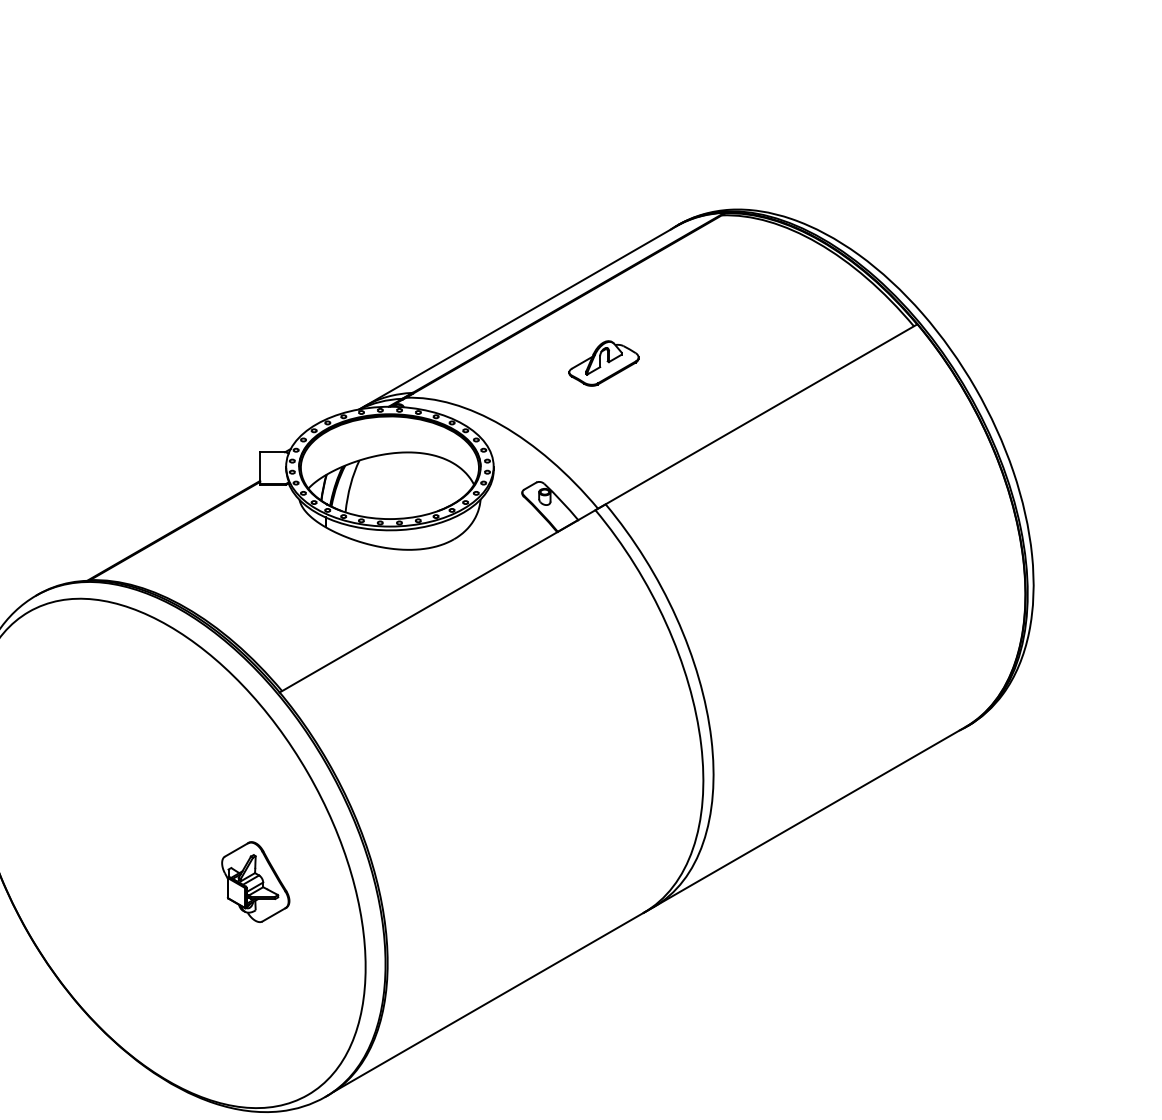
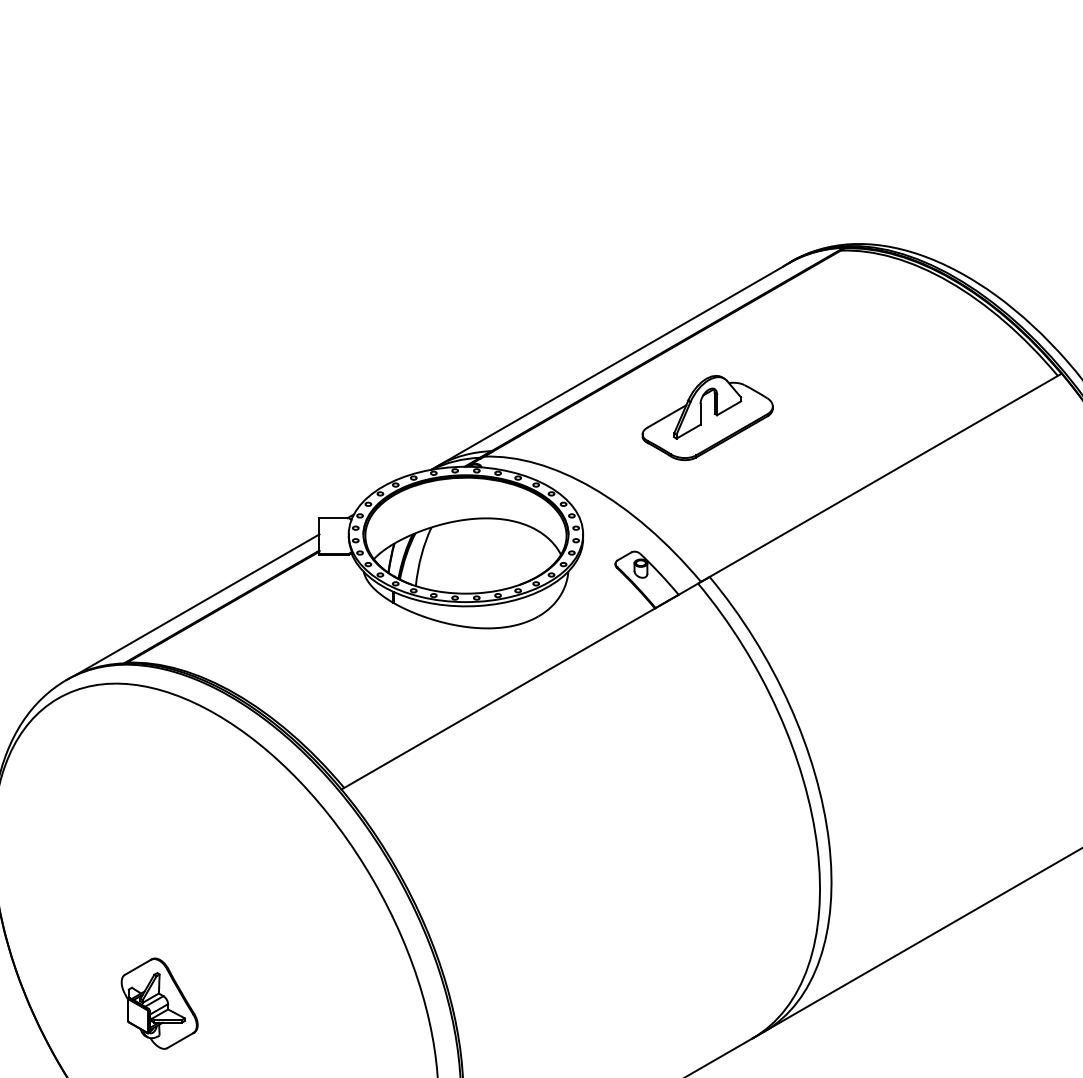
part: (603, 363) -> (707, 417), size x1.67
line: (152, 528) -> (197, 604), added
part: (255, 881) -> (159, 1002), moved

